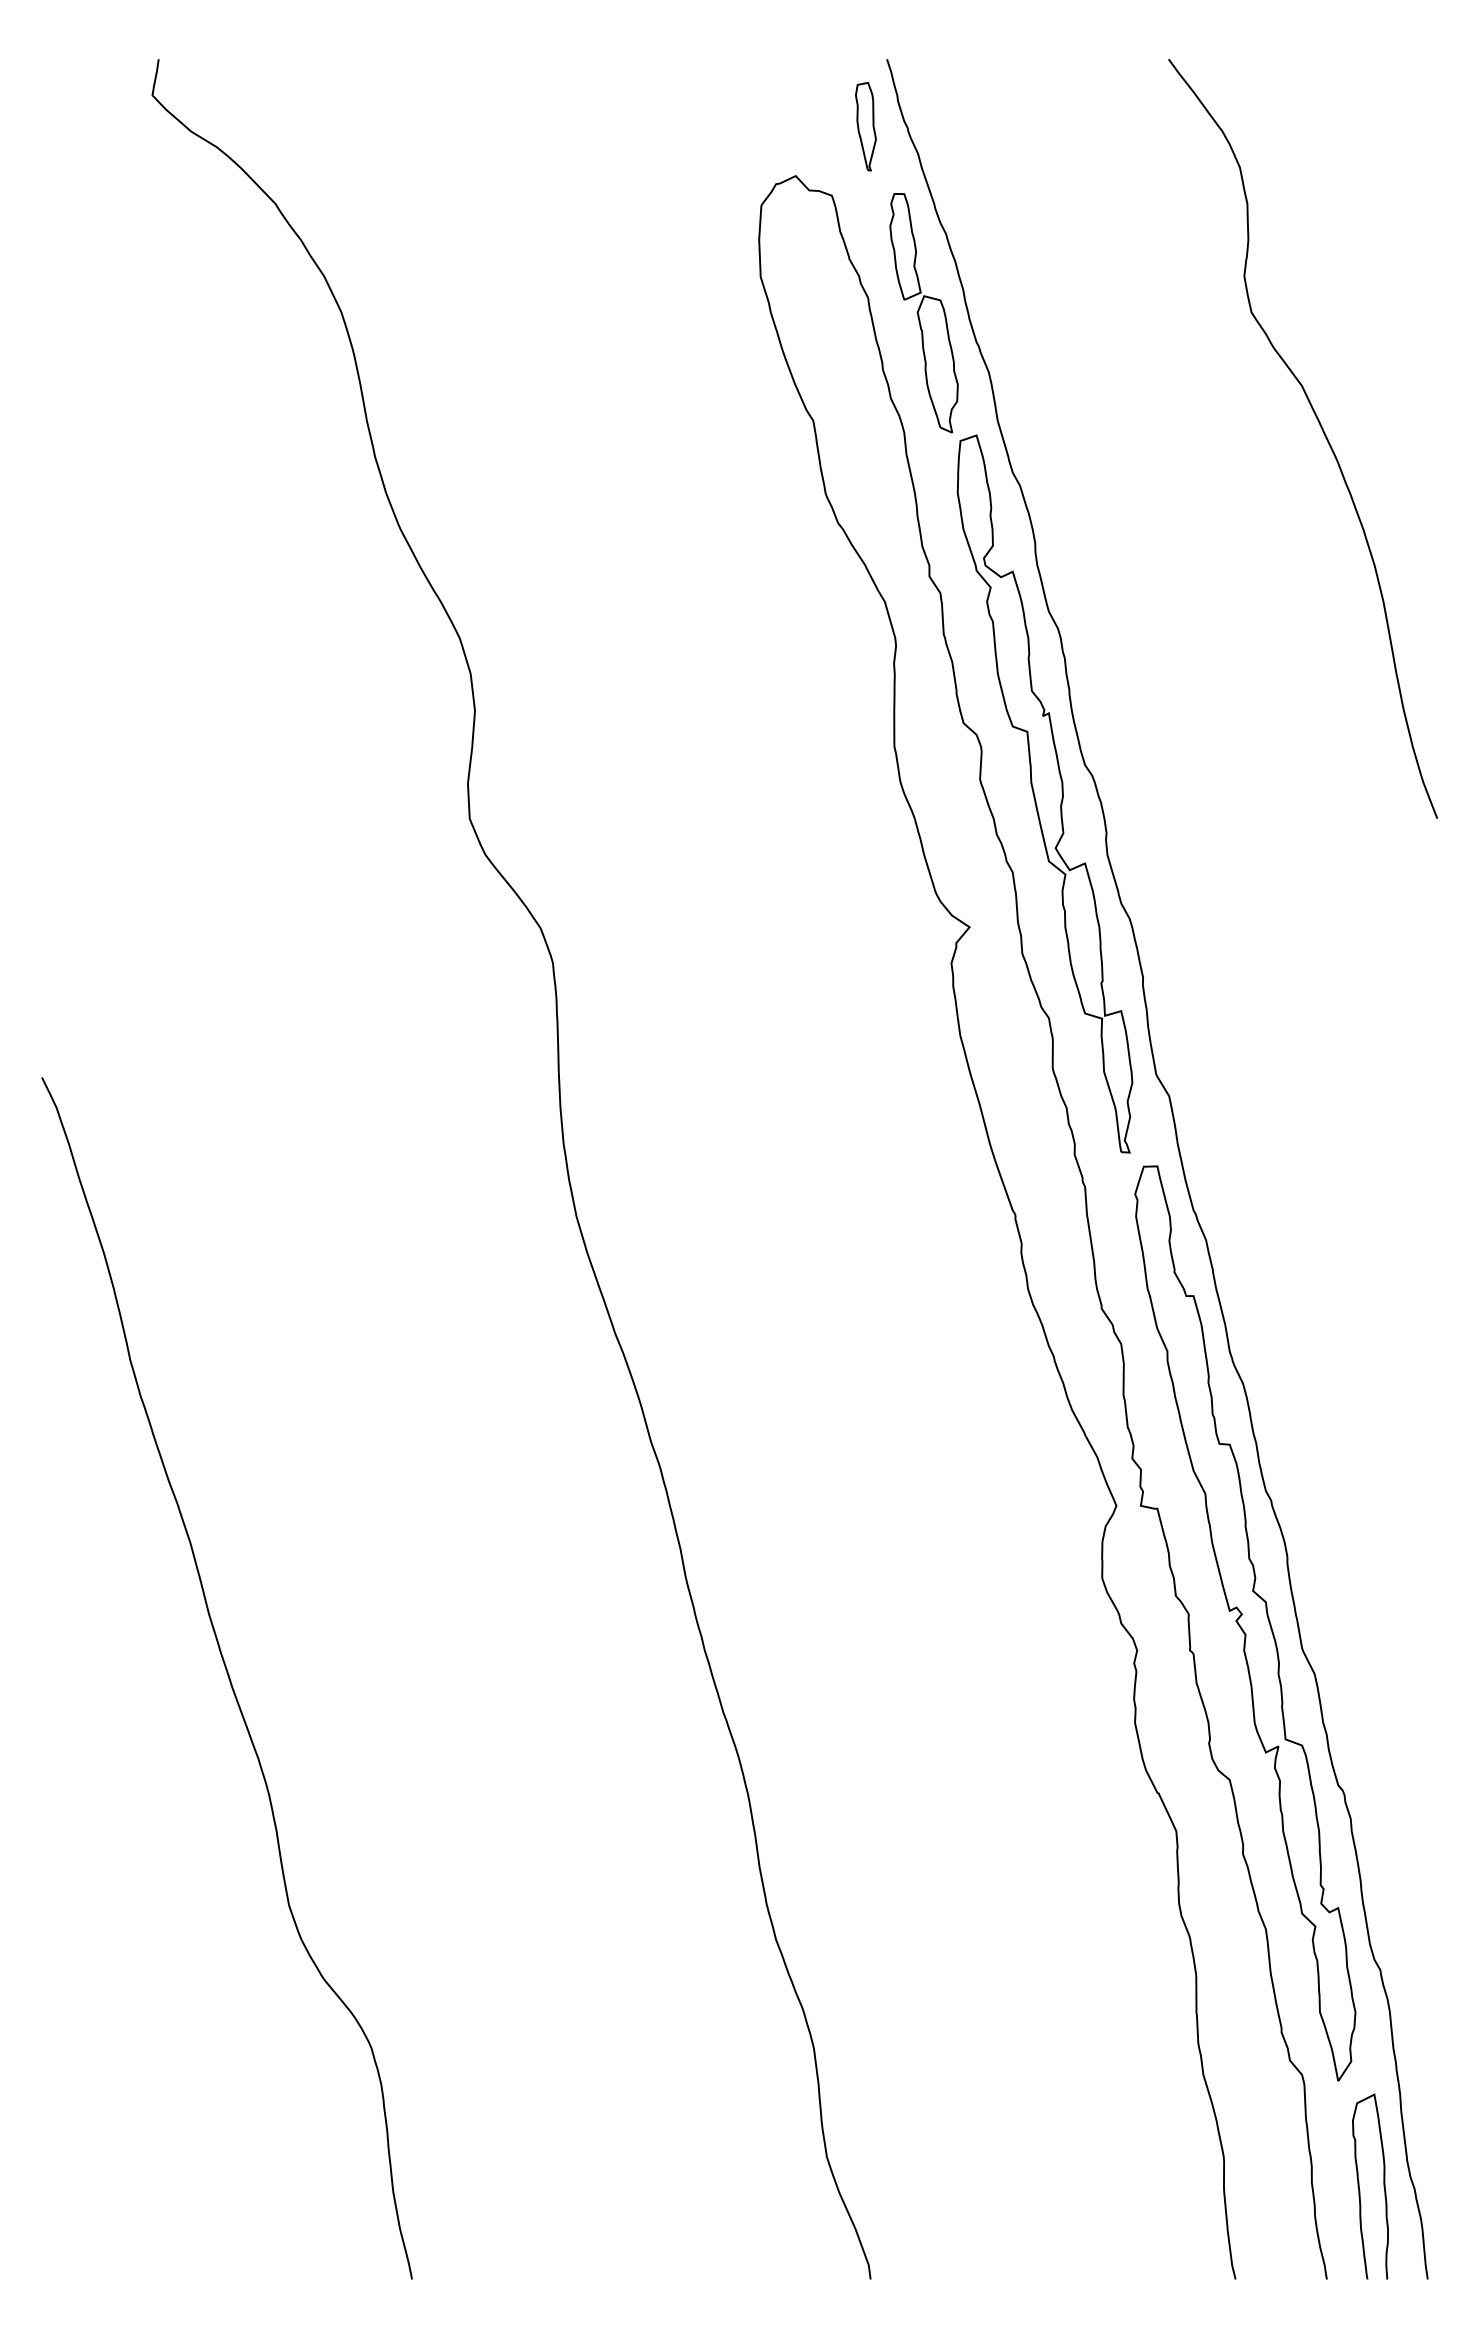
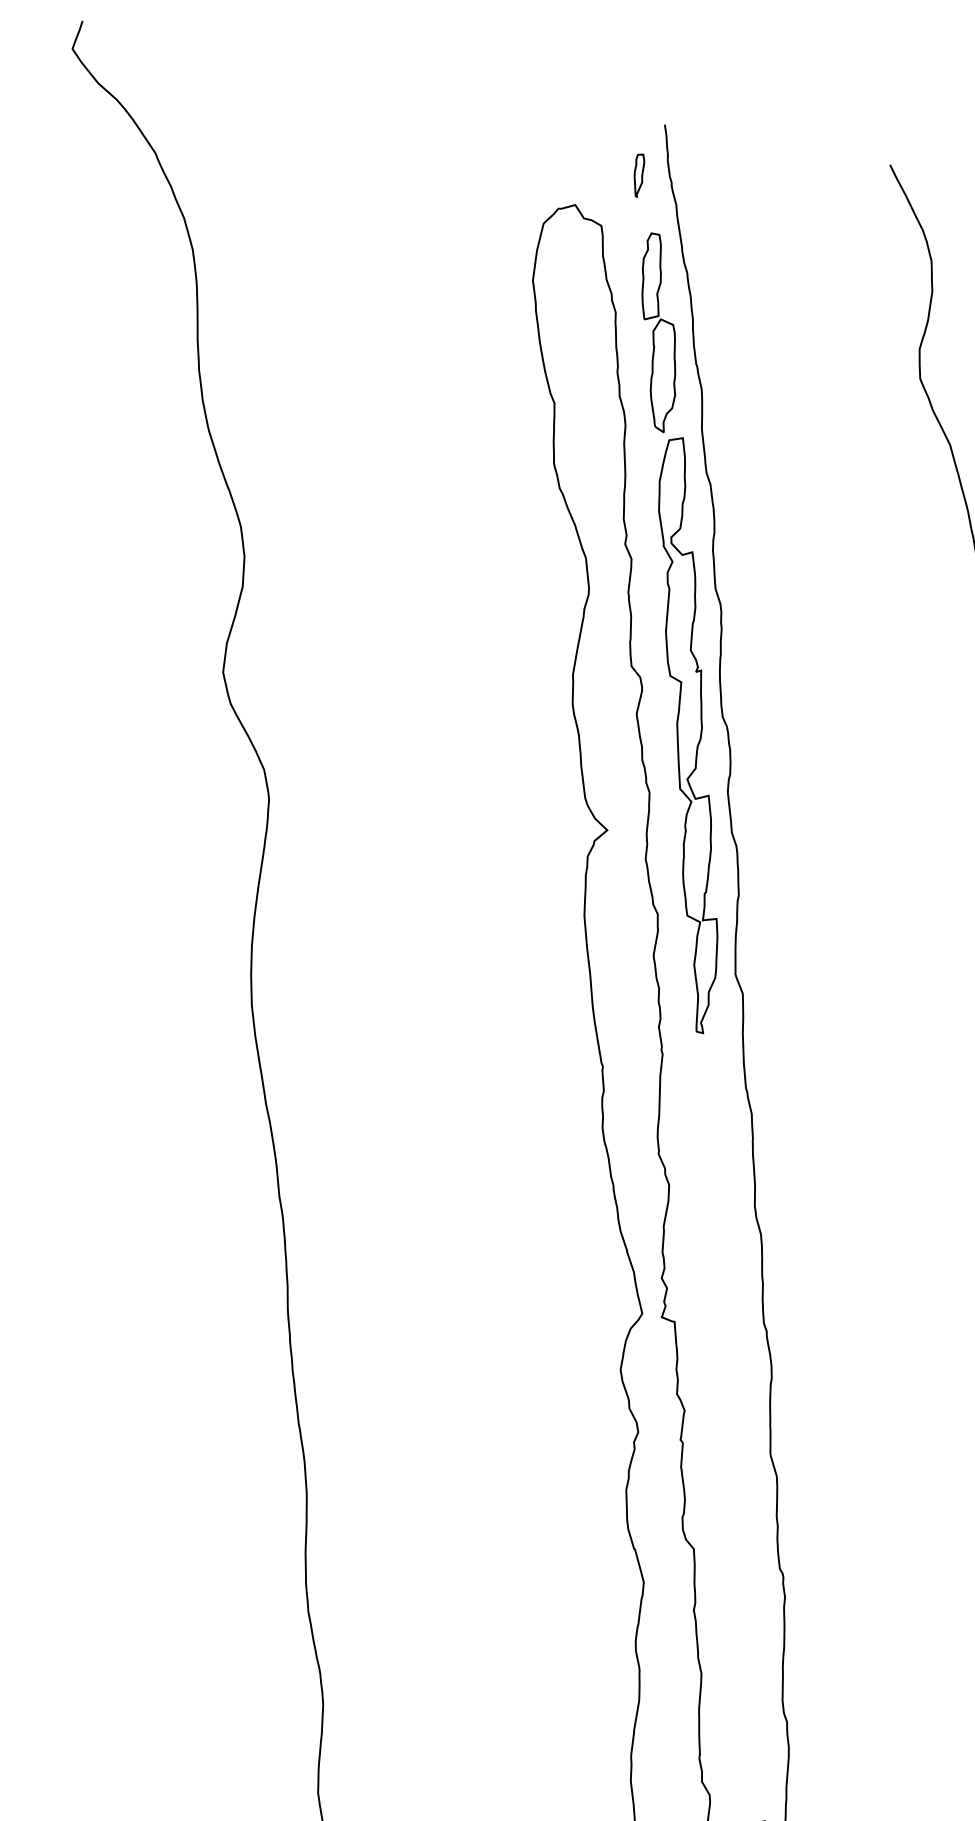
part: (865, 126) -> (638, 175), size x0.6
part: (1245, 1623) -> (728, 1426), removed

